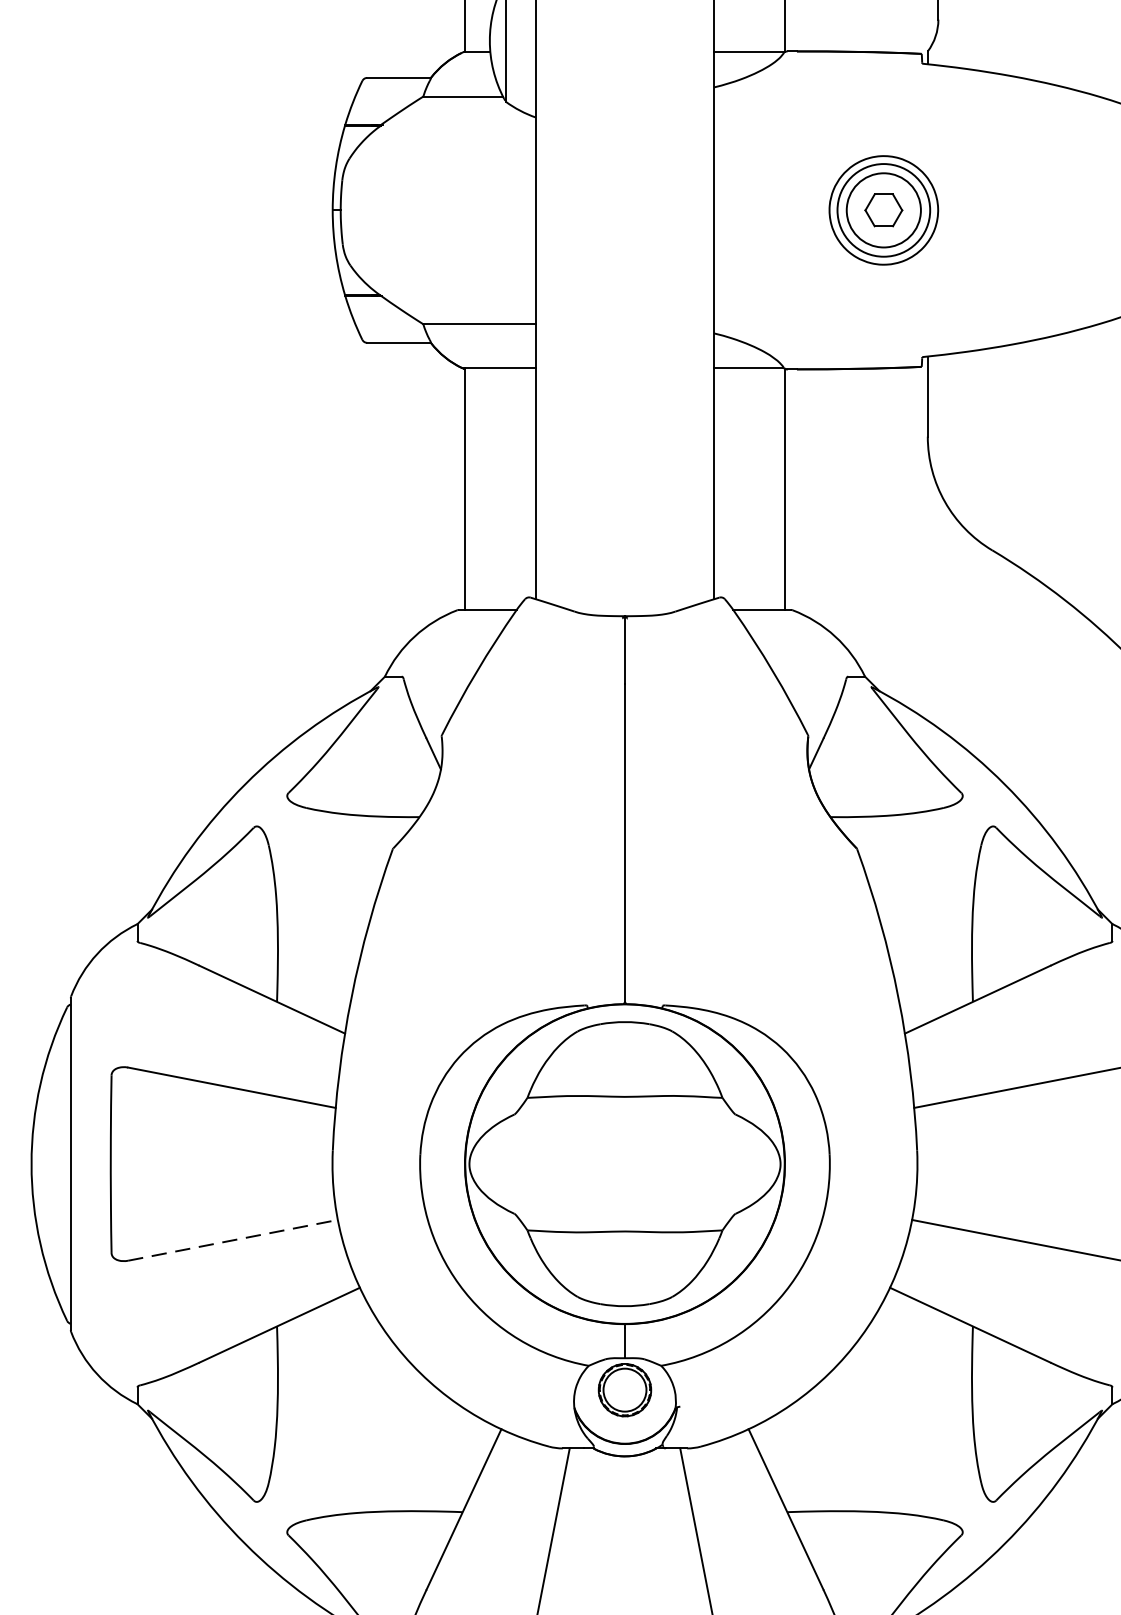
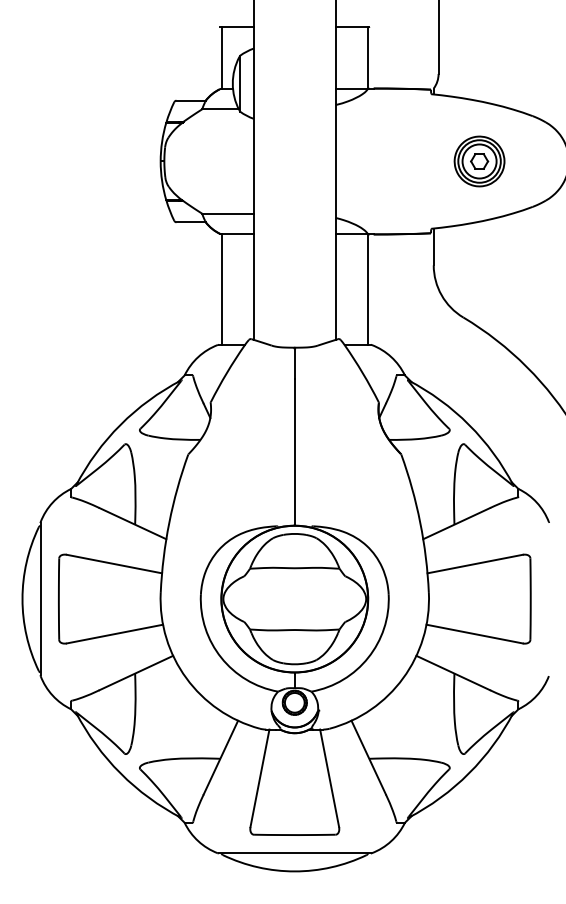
part: (883, 210) -> (479, 161), moved
line: (234, 1239) -> (115, 633), dashed -> solid

